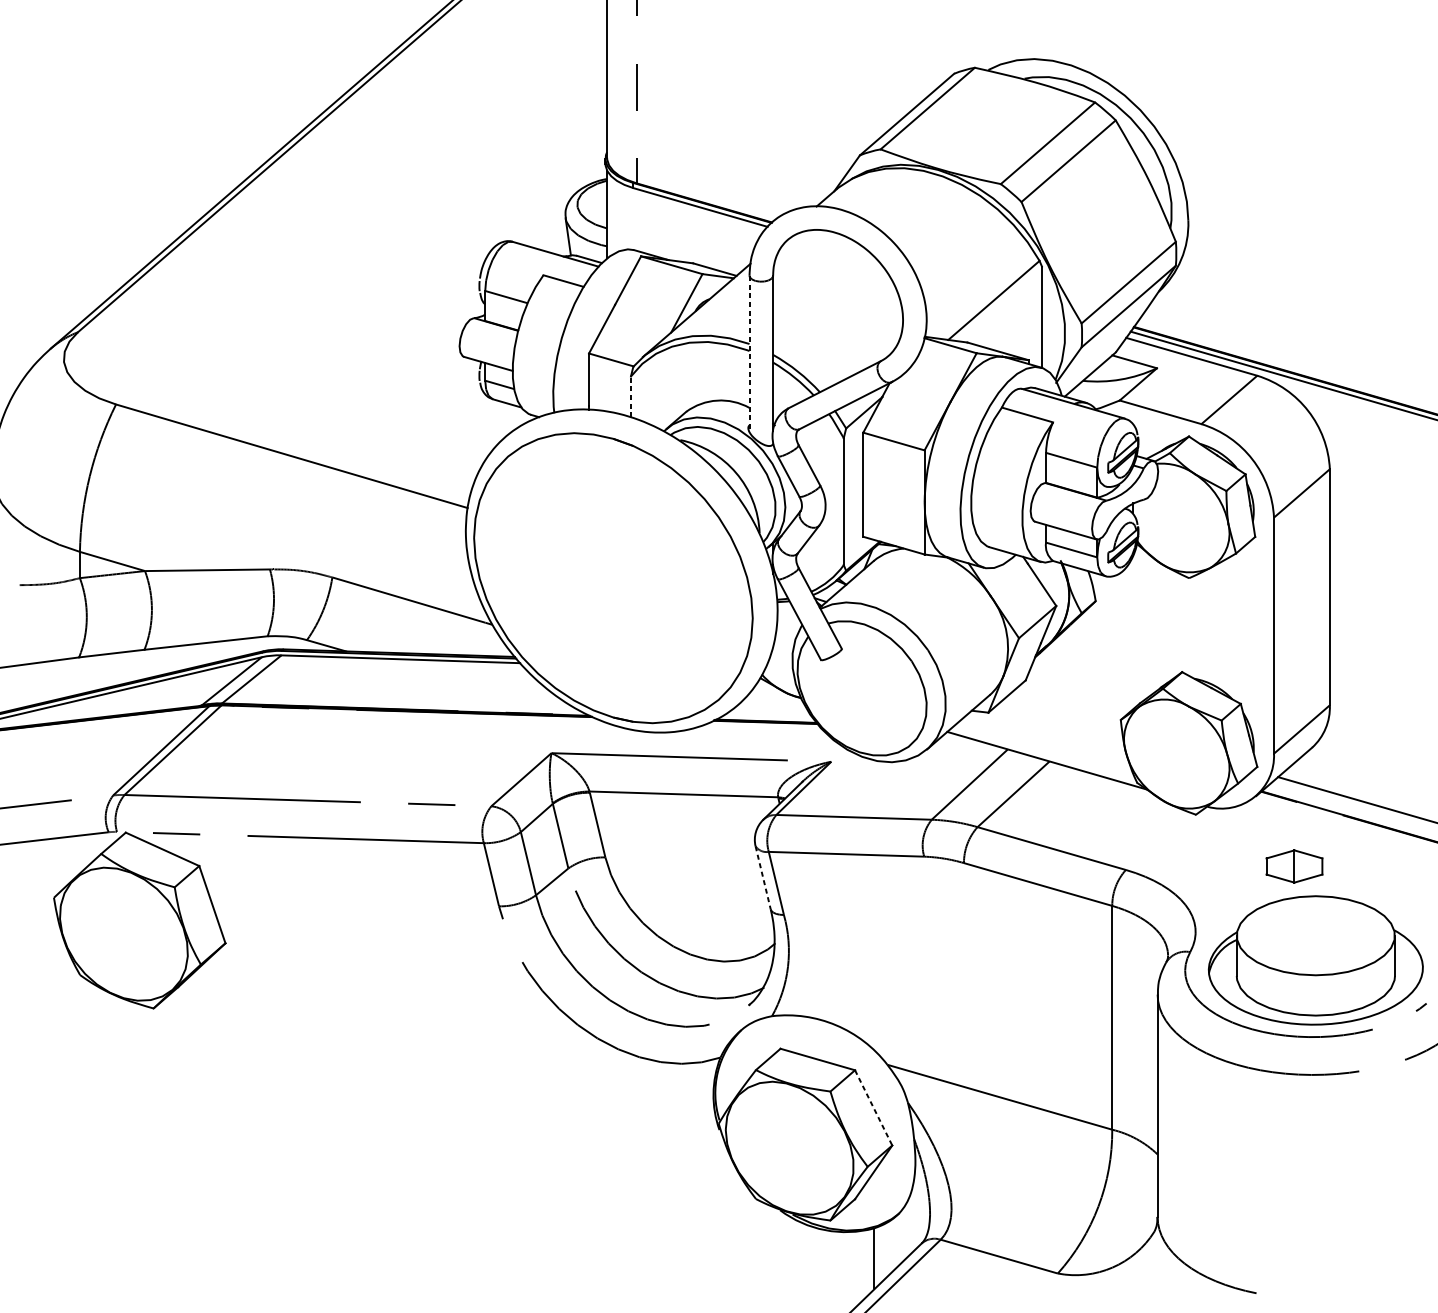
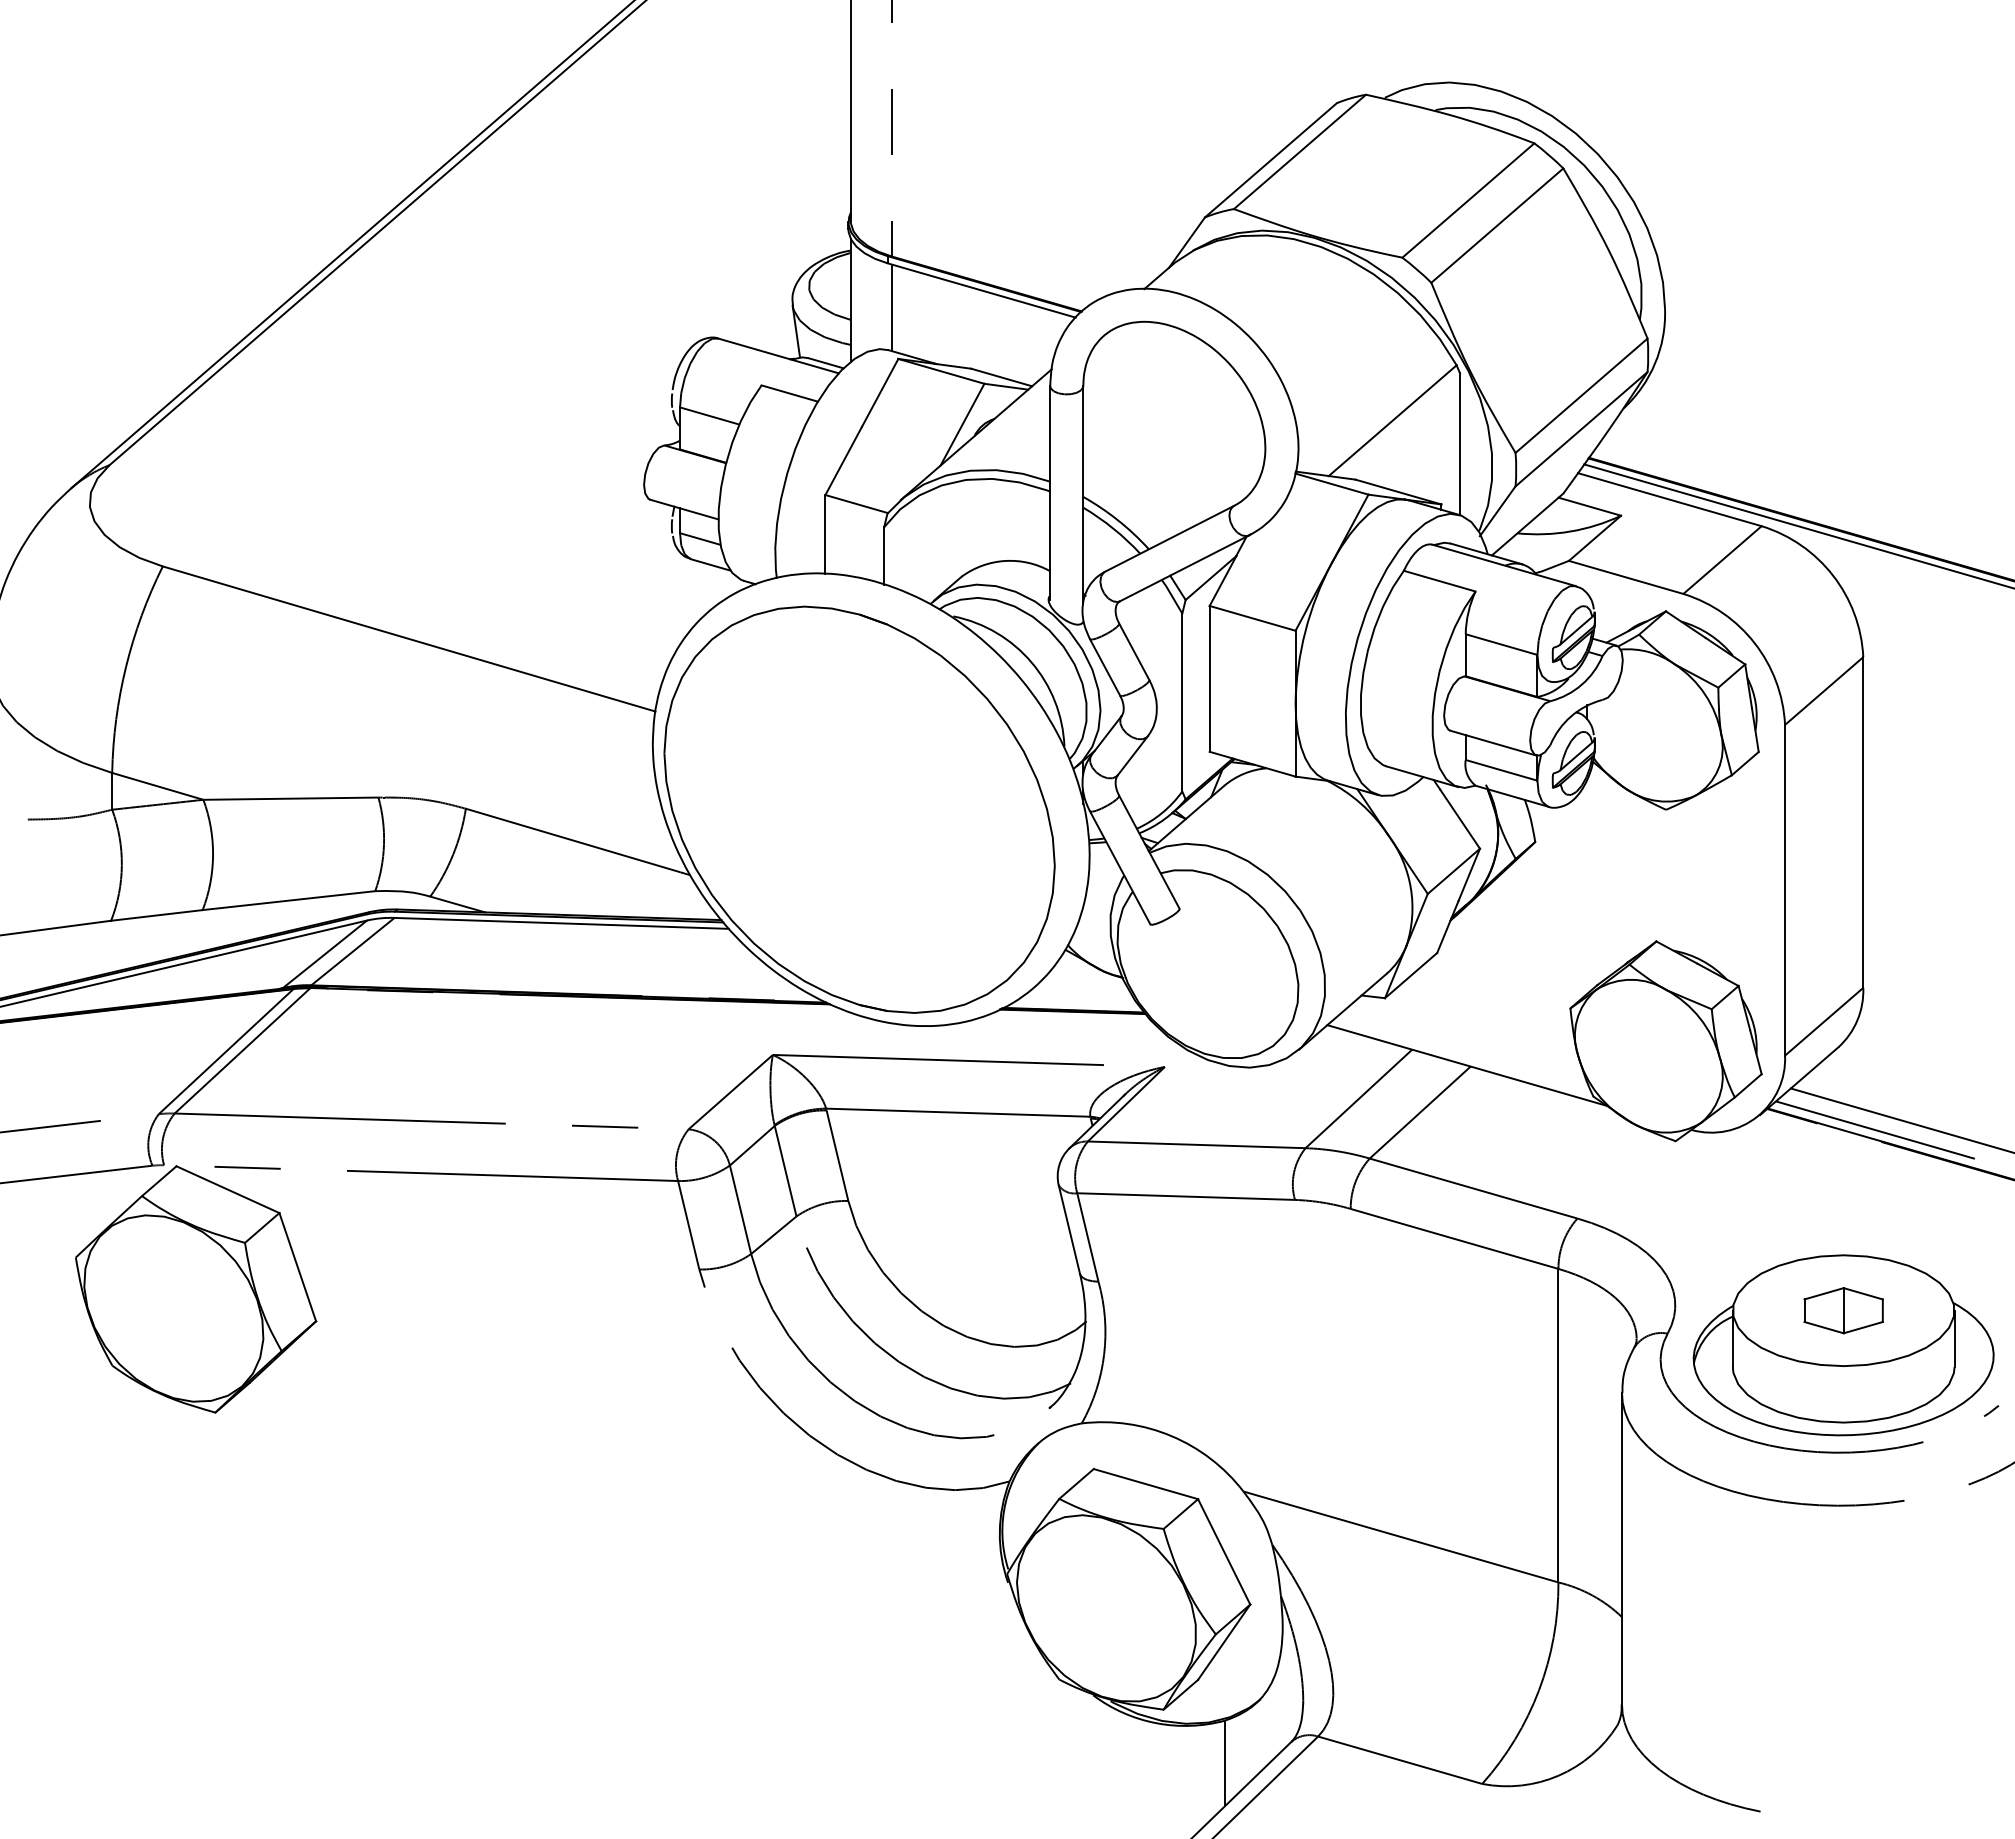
line: (636, 219) -> (892, 307), added
line: (749, 352) -> (1050, 493), dashed -> solid
line: (631, 396) -> (884, 555), dashed -> solid
line: (1337, 806) -> (1874, 1129), added
part: (1294, 866) -> (1843, 1310), moved
line: (763, 878) -> (1069, 1230), dashed -> solid
line: (873, 1107) -> (1224, 1551), dashed -> solid

